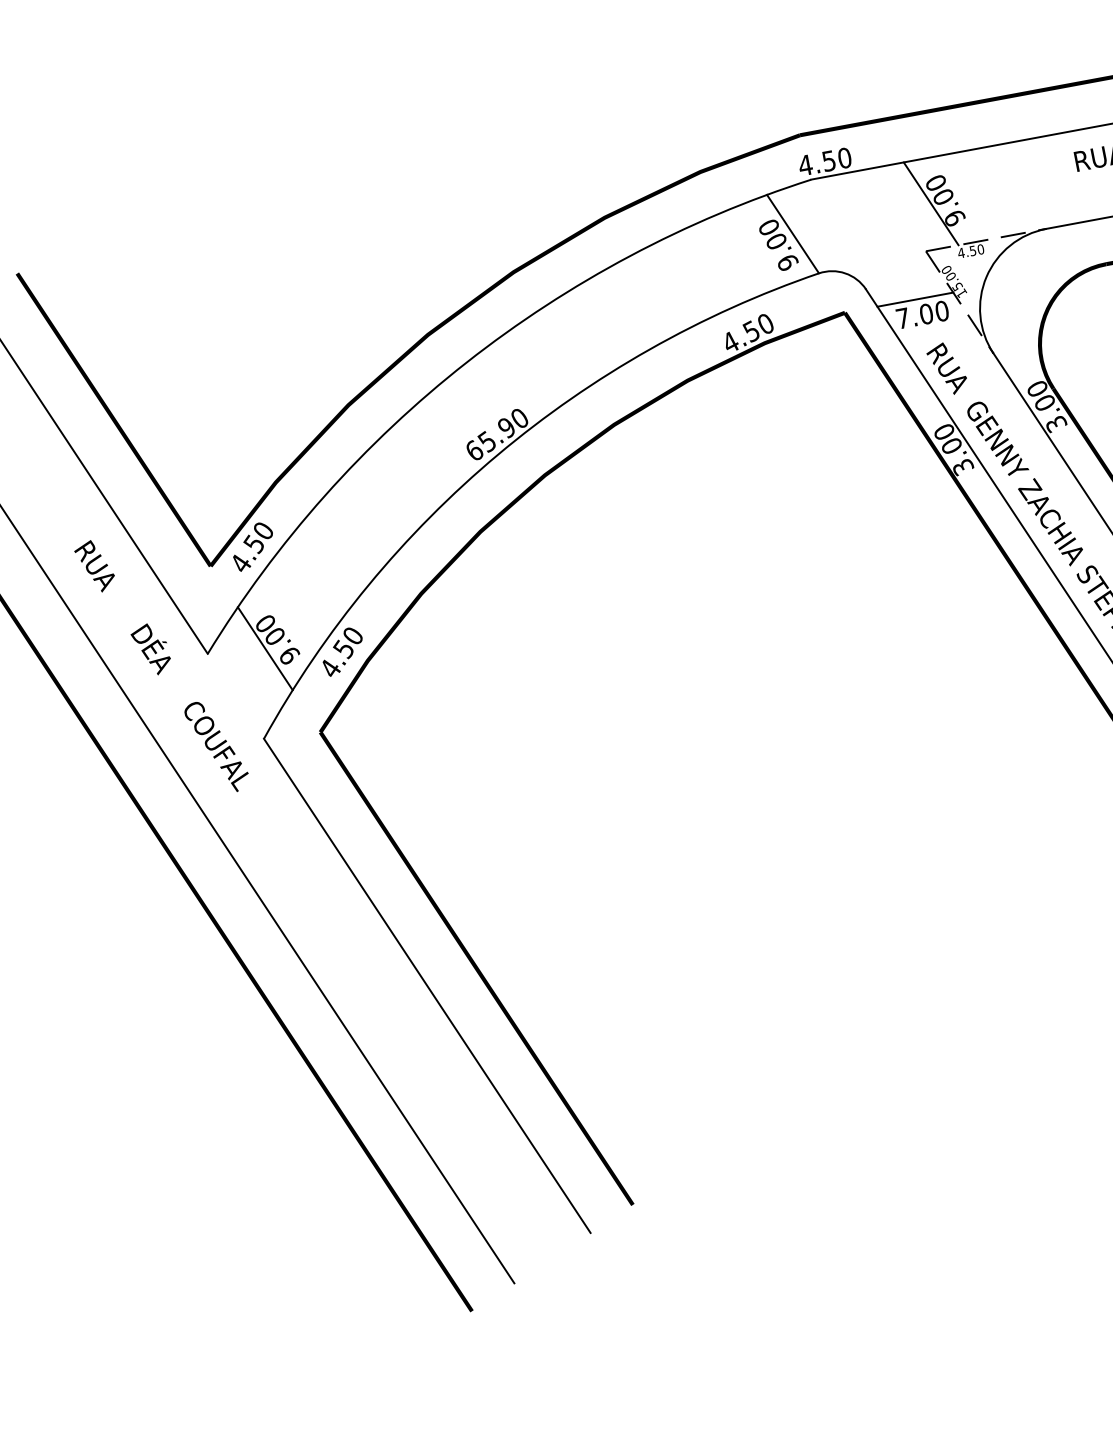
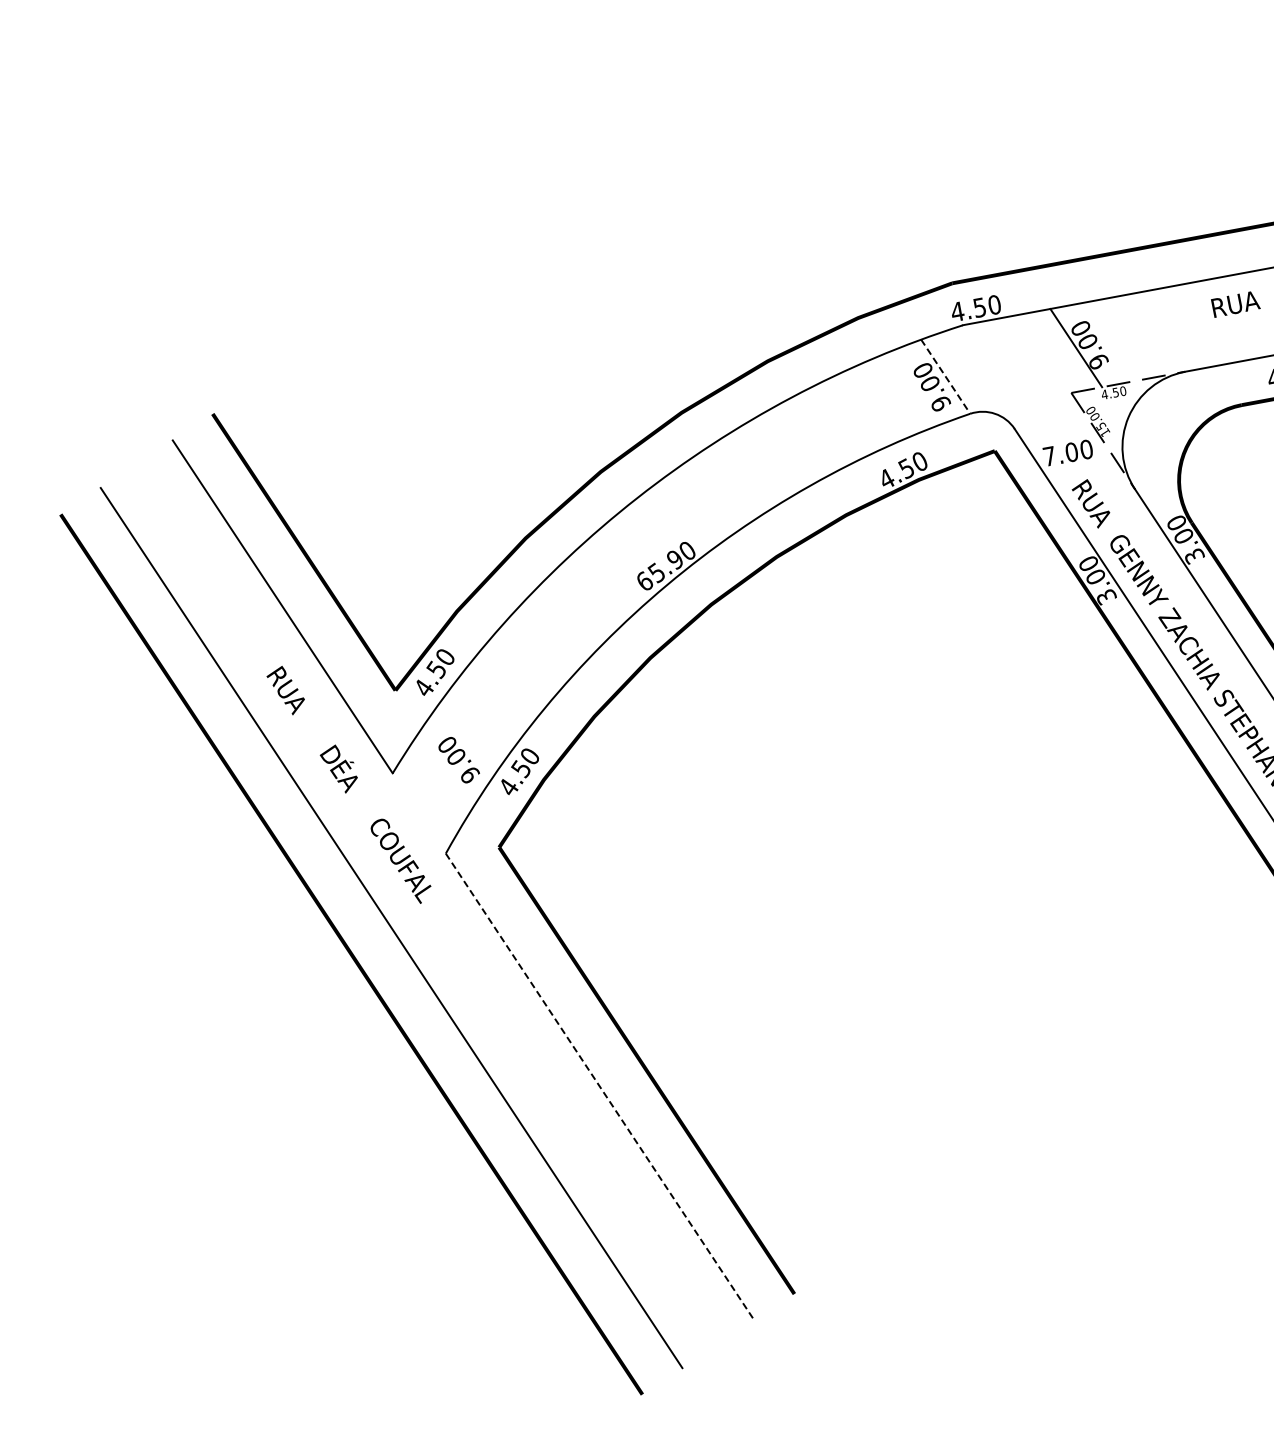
line: (792, 234) -> (945, 377), solid -> dashed
line: (915, 299) -> (1061, 438), removed
line: (264, 648) -> (446, 768), removed
line: (427, 986) -> (600, 1087), solid -> dashed

